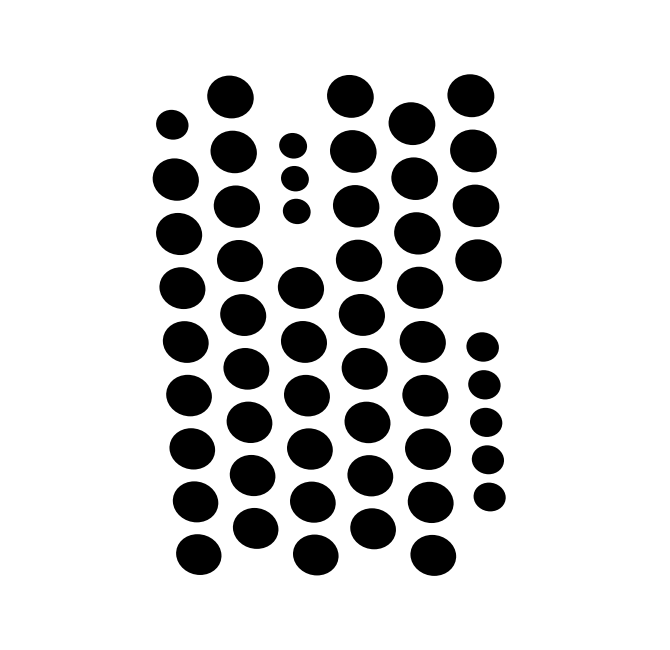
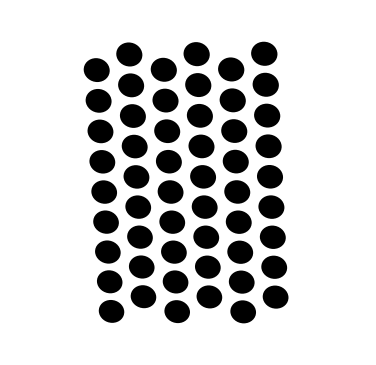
part: (172, 123) -> (96, 69), size x1.43
part: (294, 177) -> (165, 99), size x1.67
part: (485, 421) -> (272, 236), size x1.43

